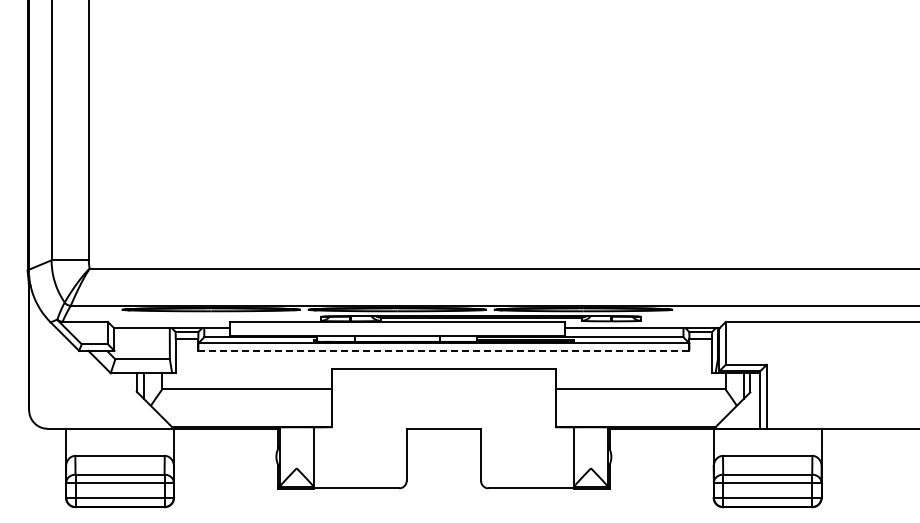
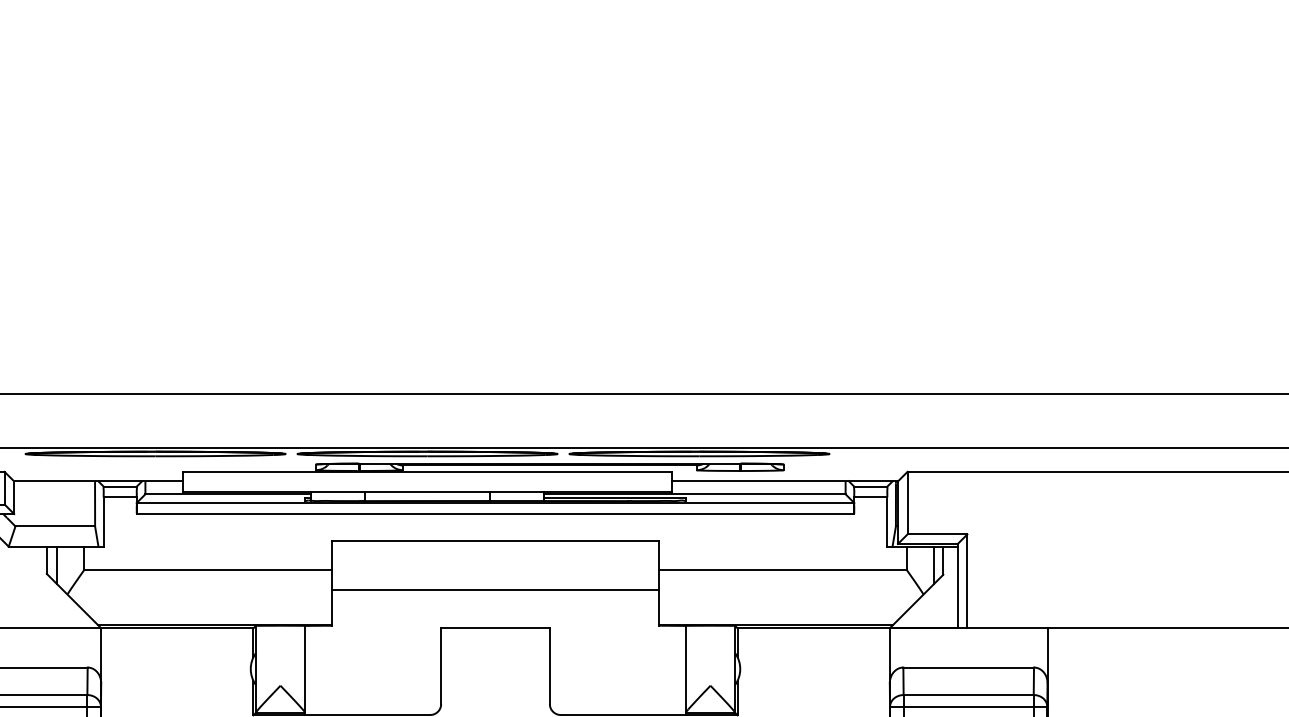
line: (443, 350) -> (494, 513), dashed -> solid
line: (443, 402) -> (494, 589), added

